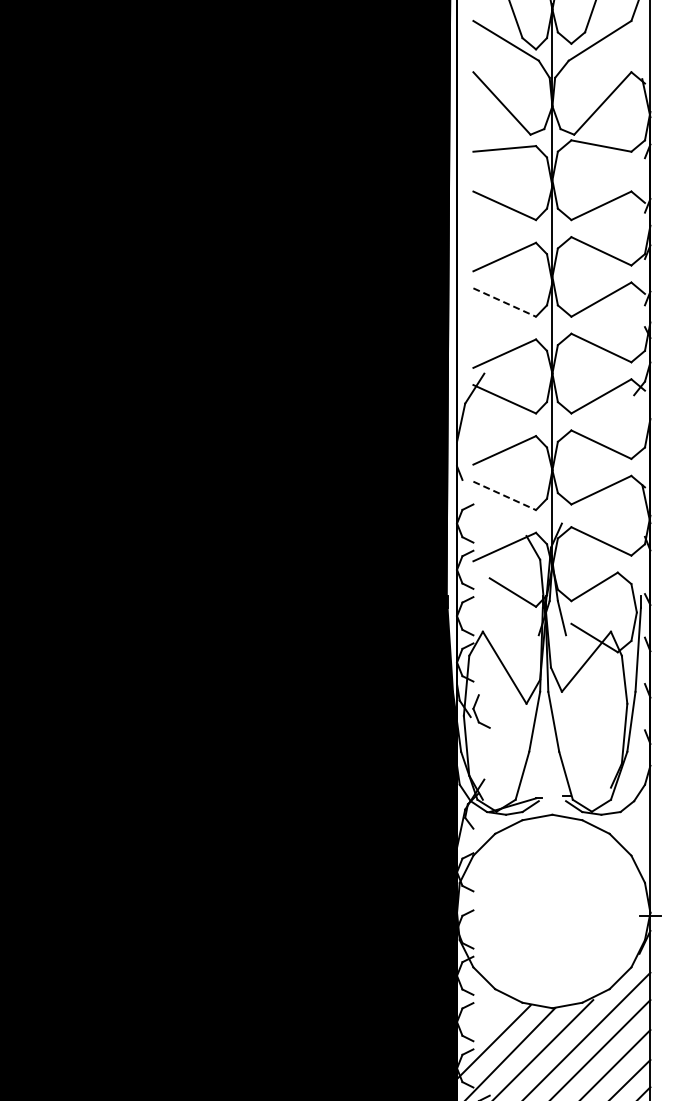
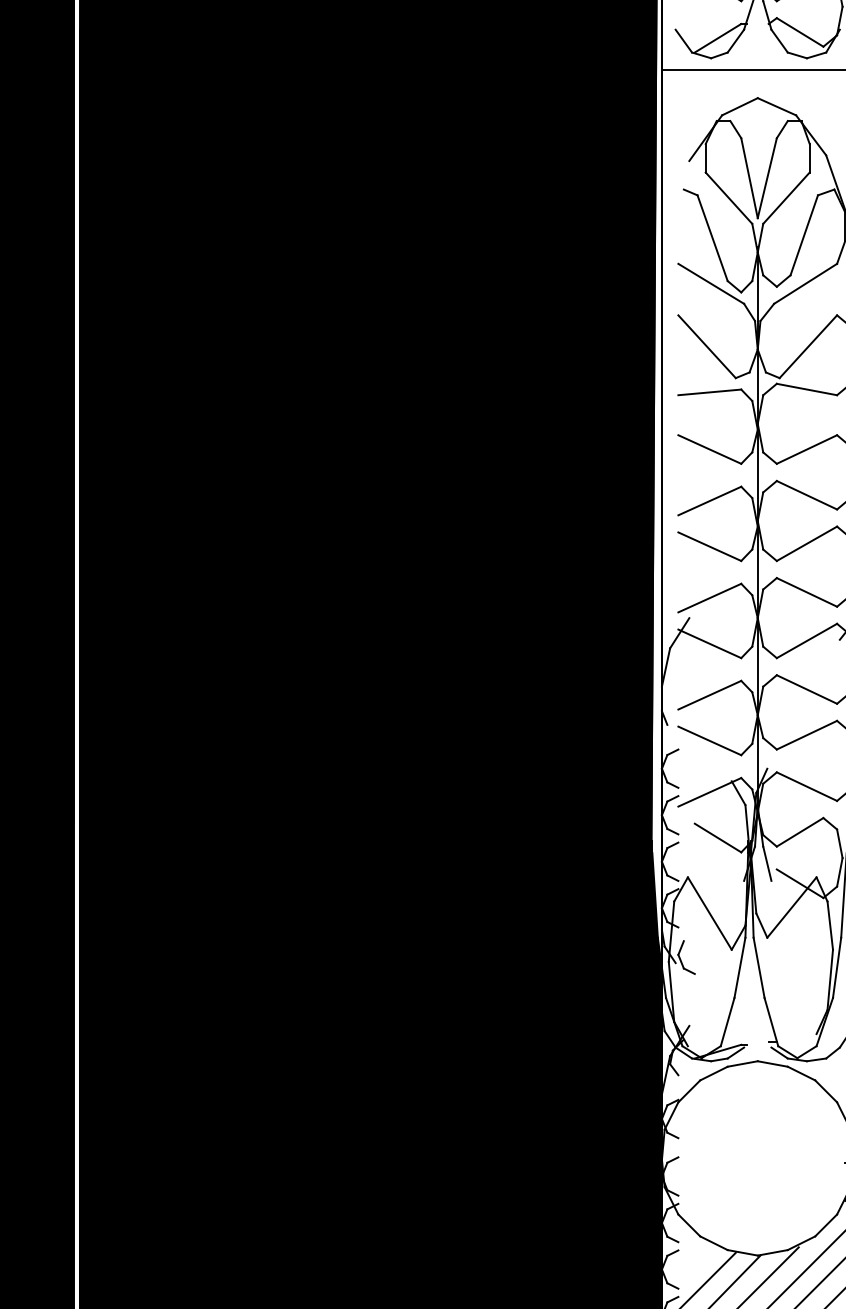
line: (504, 302) -> (709, 546), dashed -> solid
line: (504, 495) -> (709, 740), dashed -> solid

